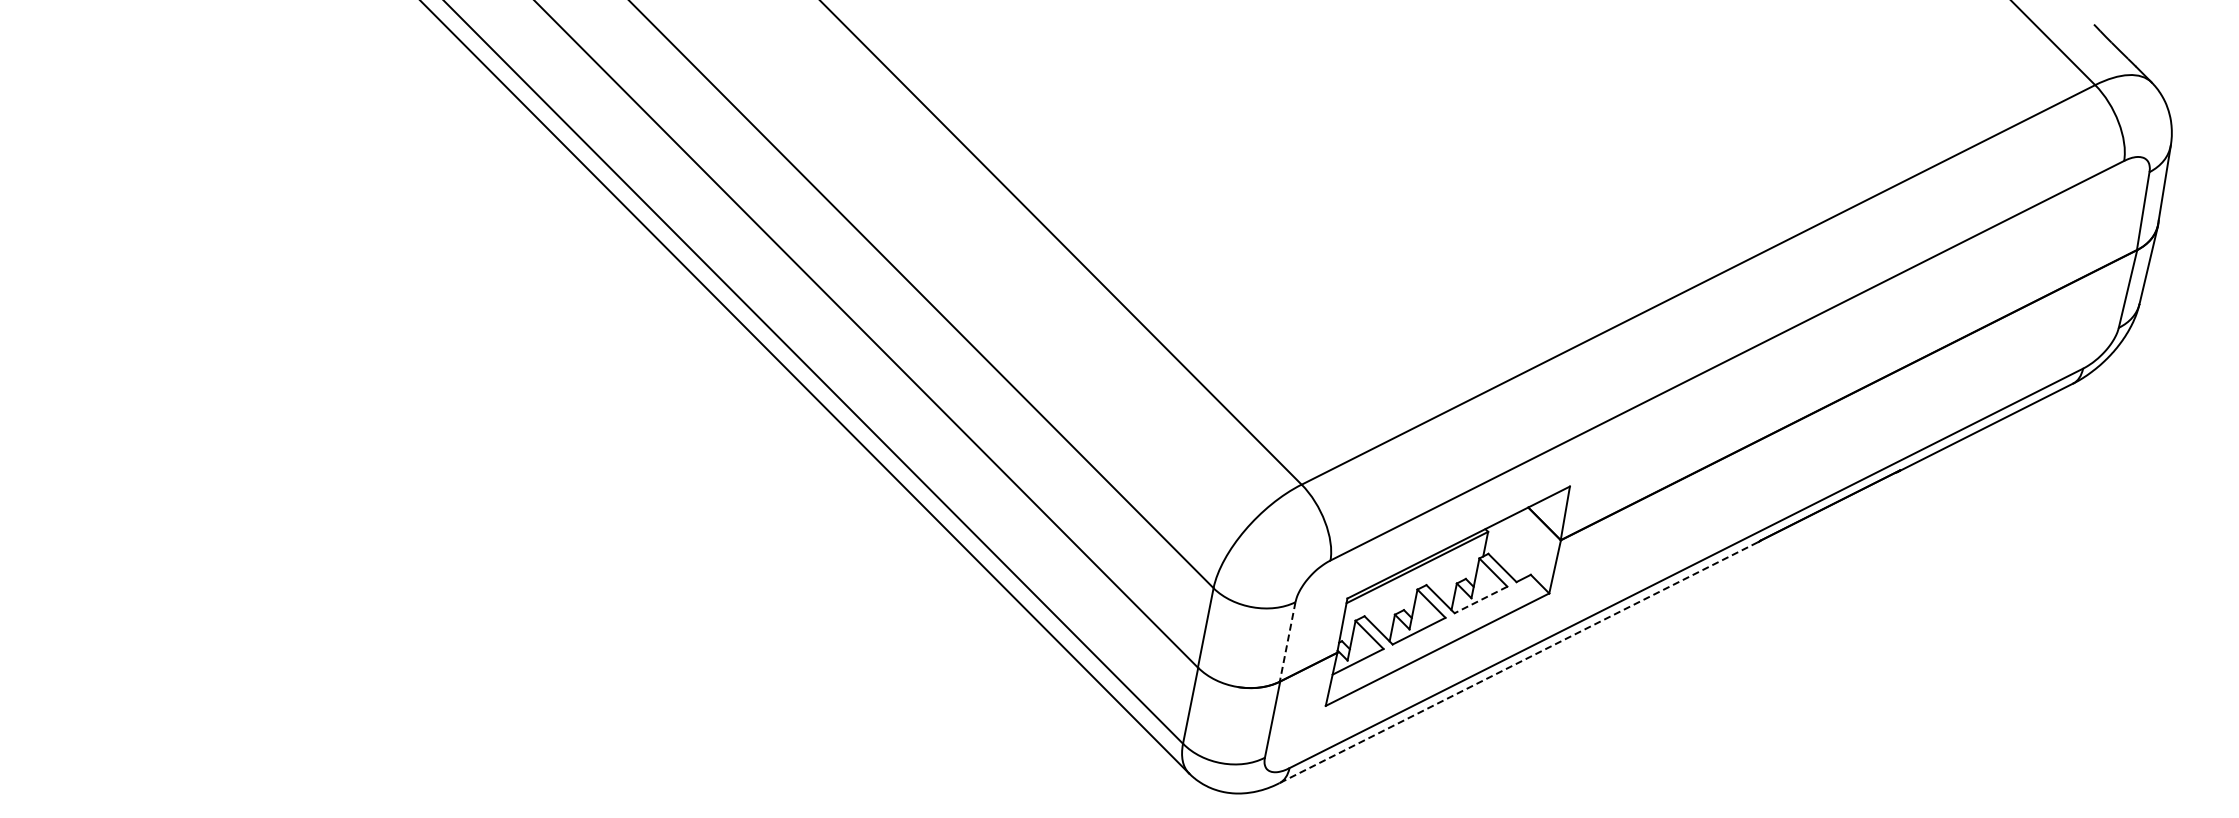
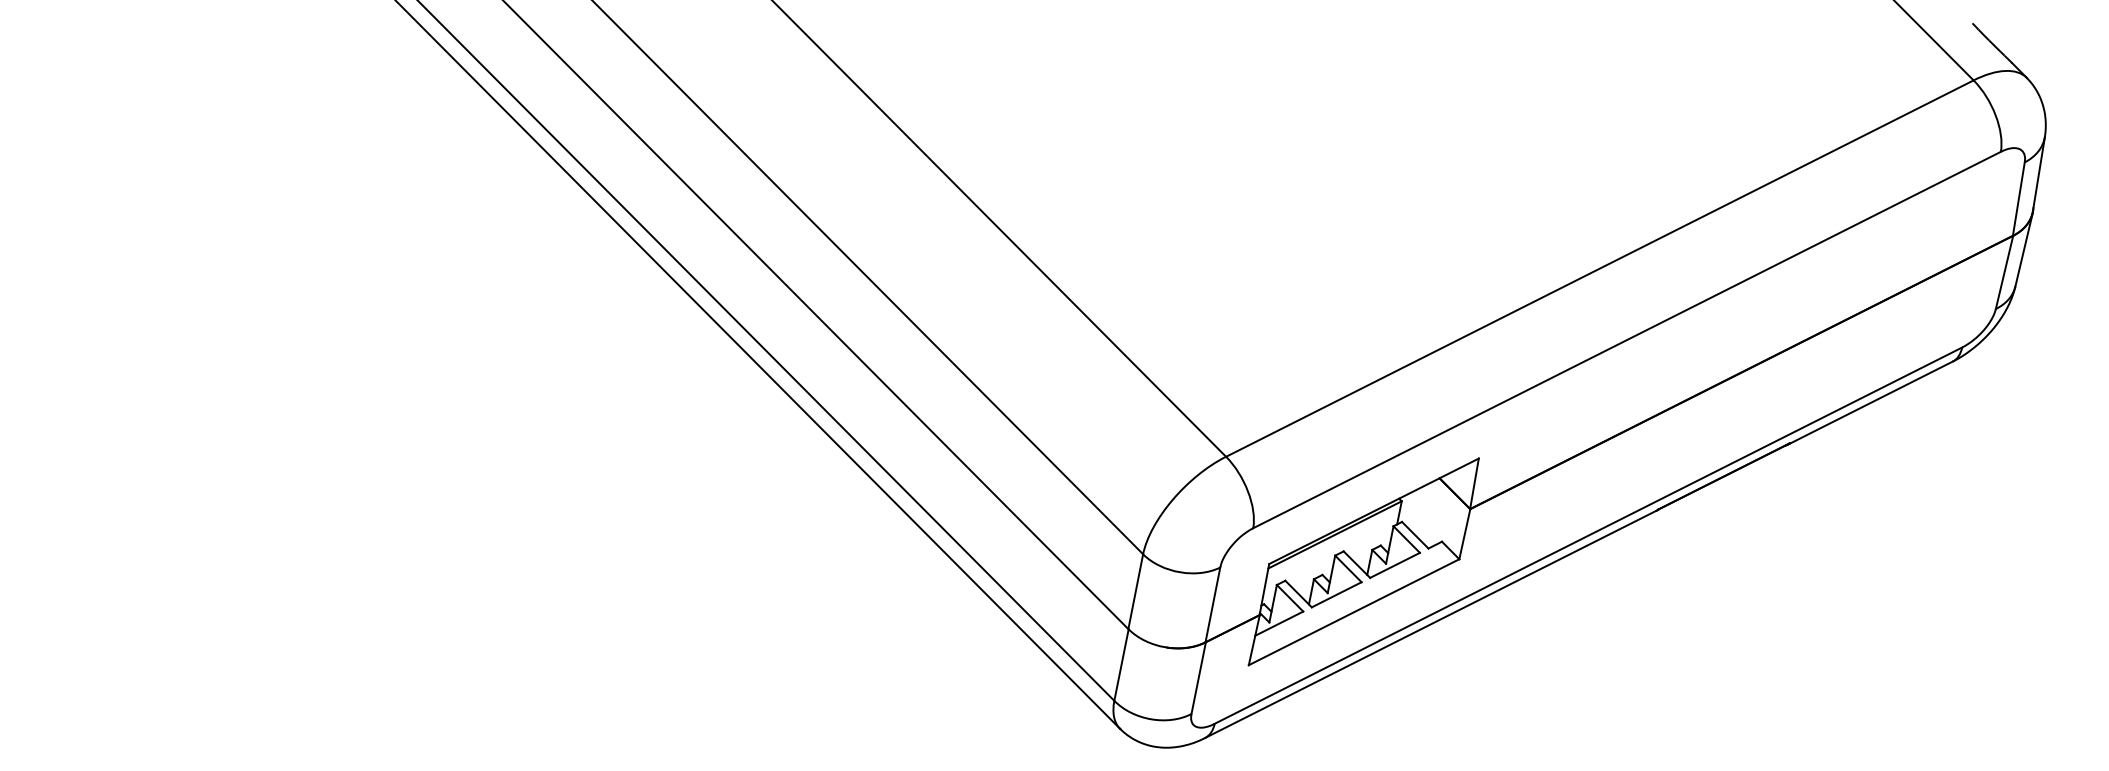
line: (1481, 599) -> (1395, 564), dashed -> solid
line: (1287, 642) -> (1212, 605), dashed -> solid
line: (1518, 662) -> (1430, 624), dashed -> solid

